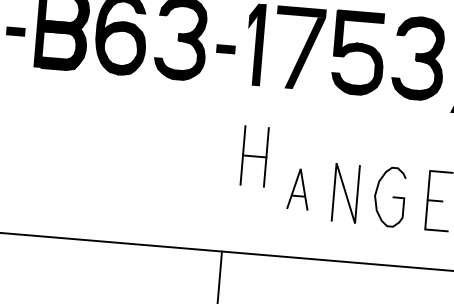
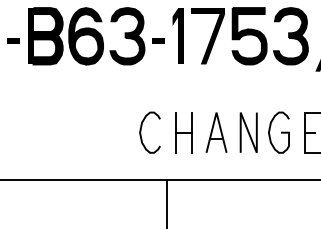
part: (253, 156) -> (183, 132), moved
curve: (190, 178) -> (141, 131), added
part: (298, 189) -> (216, 132), size x1.43

